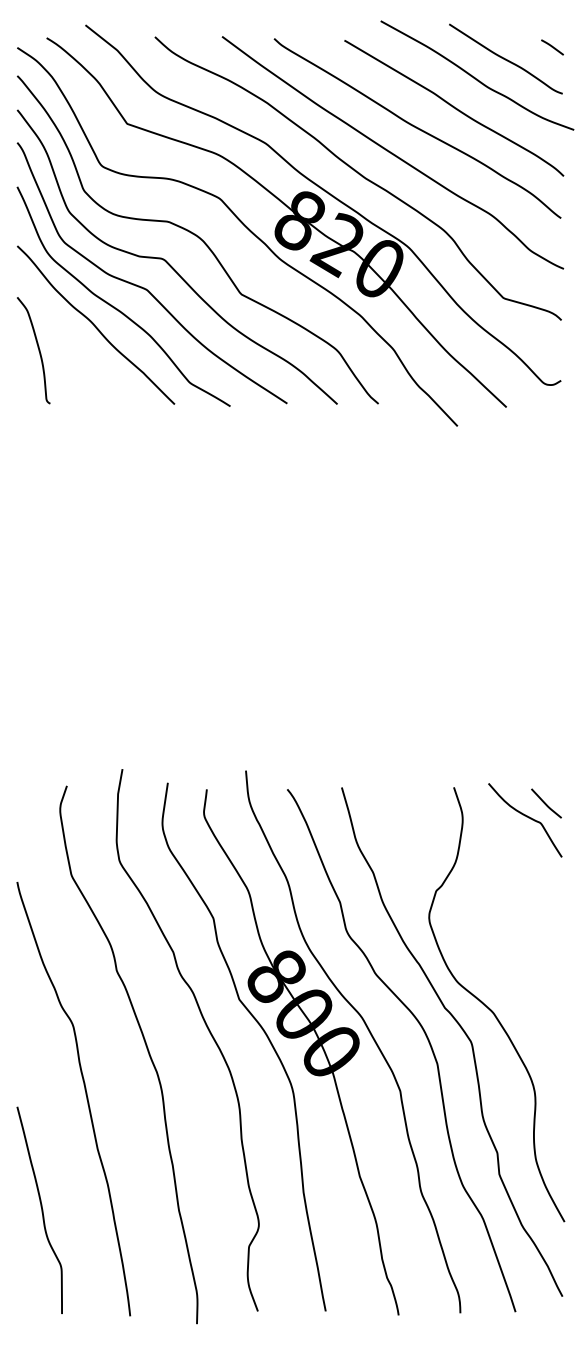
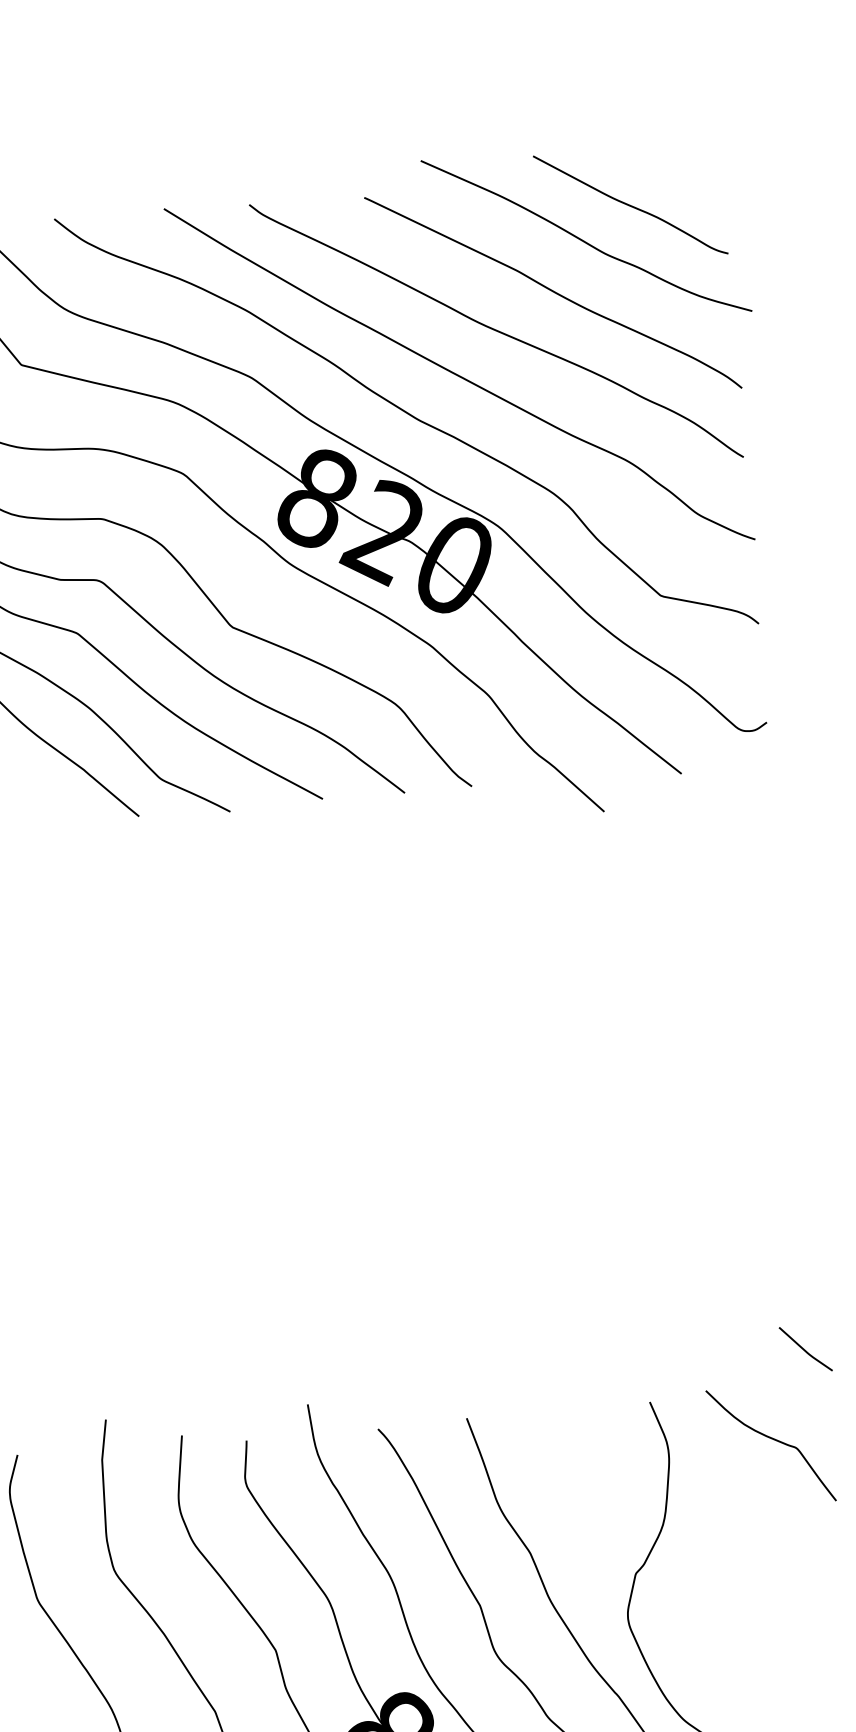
line: (552, 47) -> (705, 179), removed
curve: (546, 803) -> (805, 1349), moved

